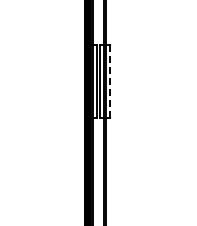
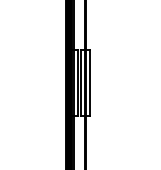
line: (110, 81) -> (90, 83), dashed -> solid

